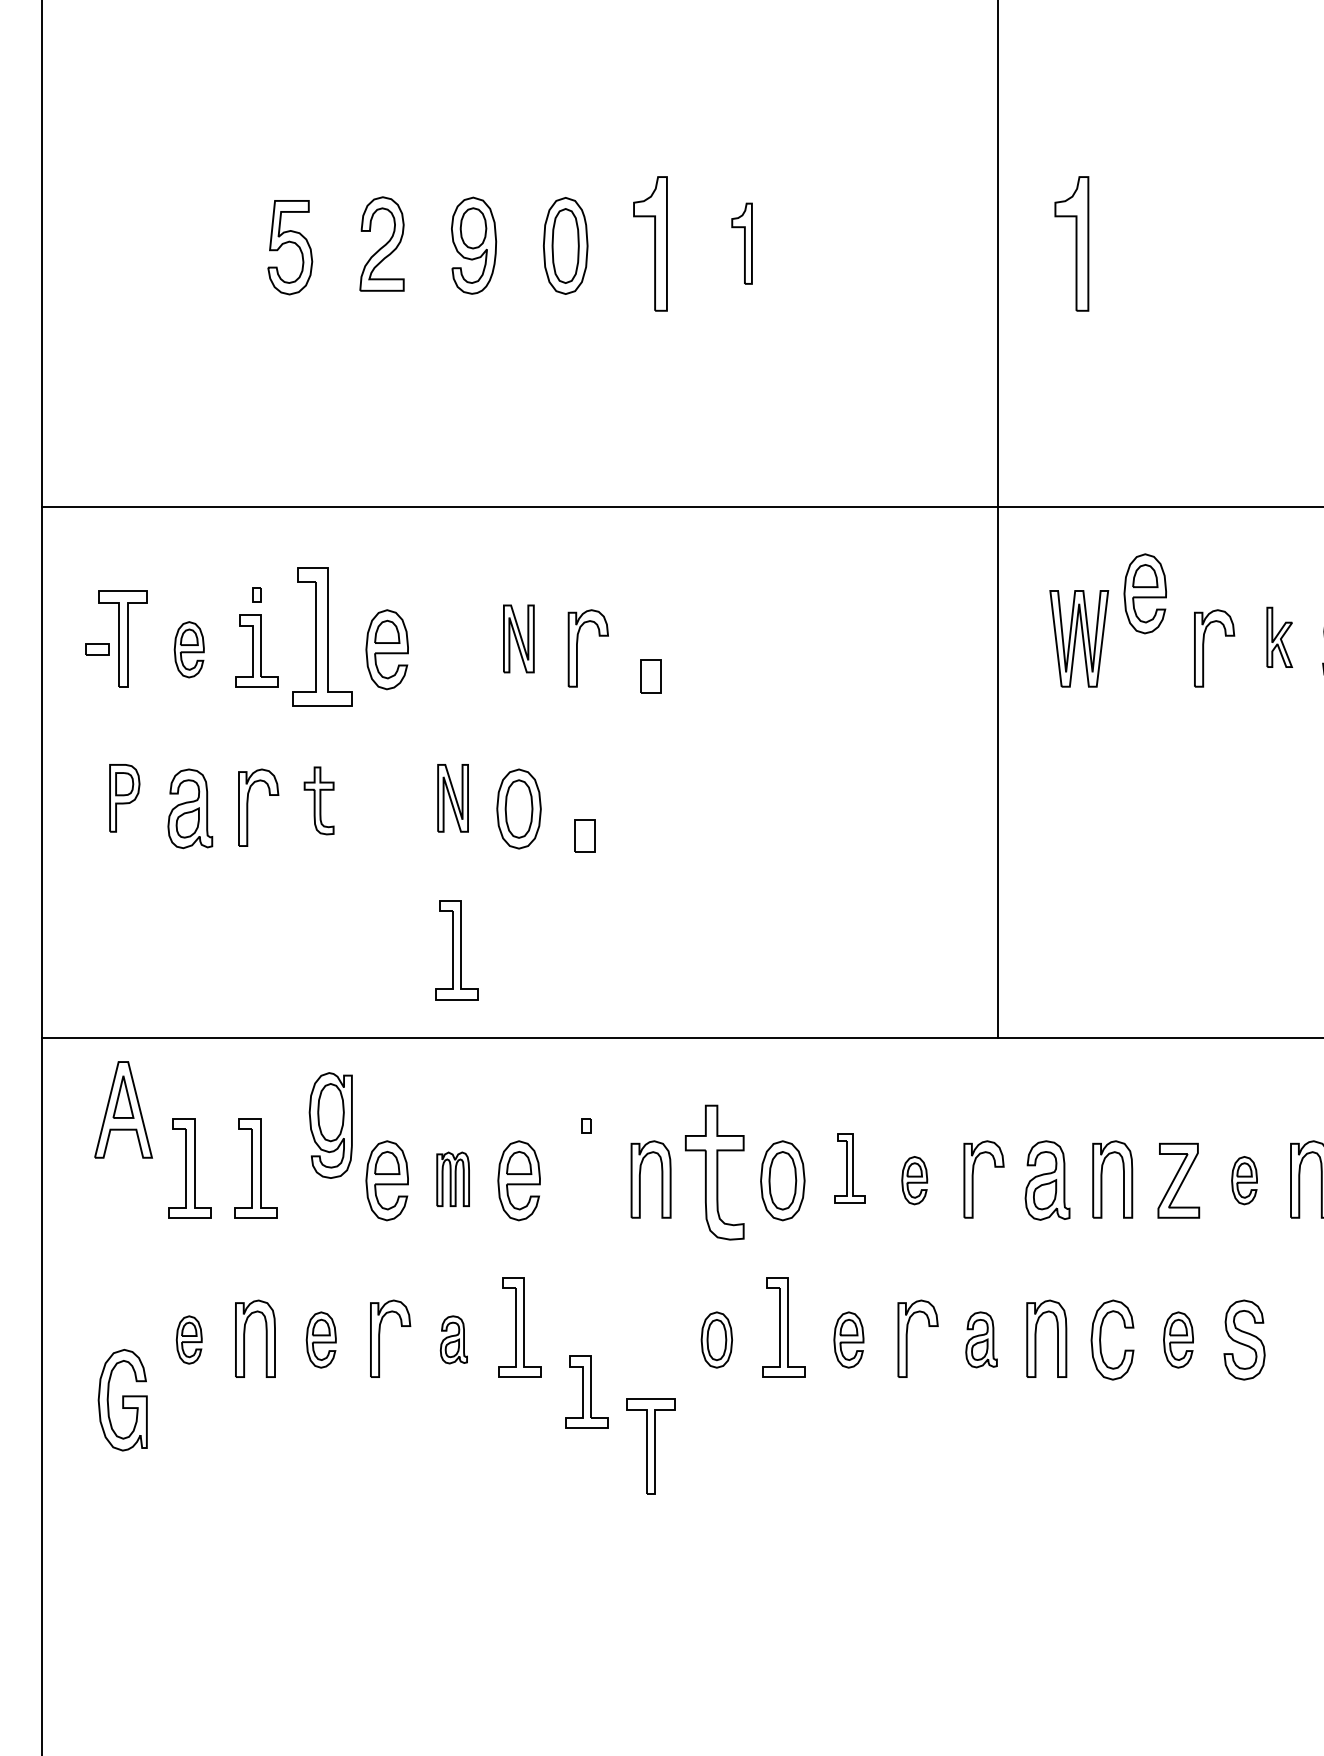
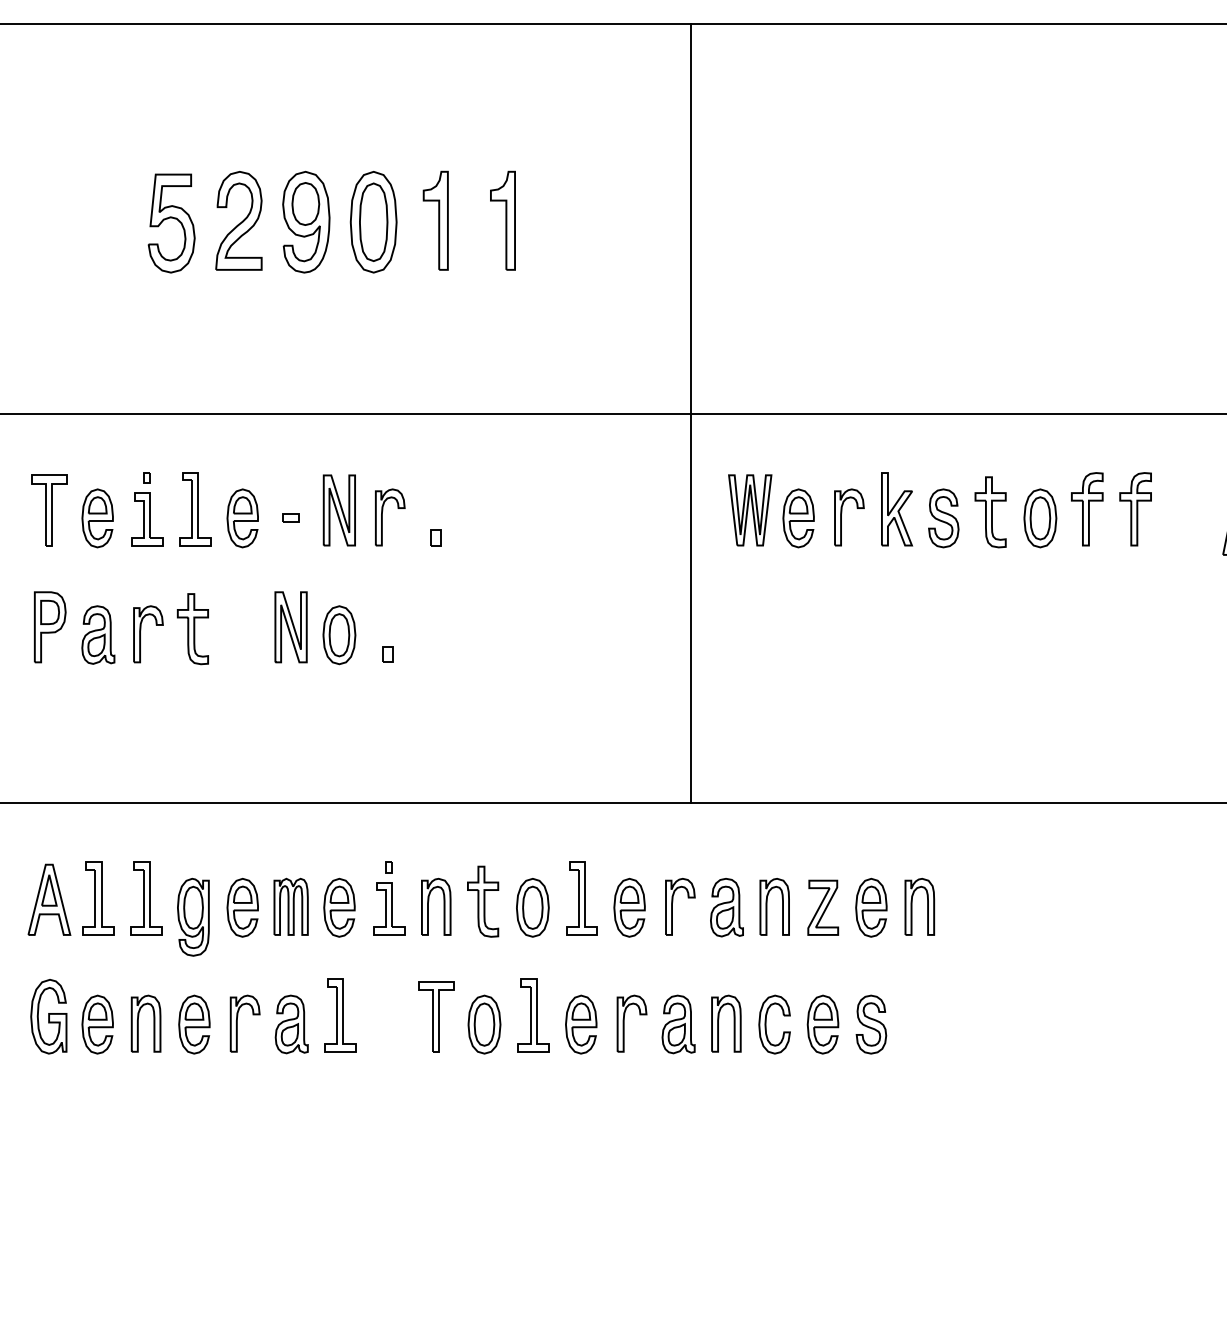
part: (381, 243) -> (238, 220), size x1.43
part: (741, 243) -> (502, 220), size x1.67
part: (1071, 243) -> (744, 220), removed
part: (474, 244) -> (306, 221), size x1.43
part: (565, 246) -> (373, 222), size x1.43
part: (290, 247) -> (171, 223), size x1.43
part: (1145, 593) -> (798, 518), moved
part: (322, 637) -> (195, 509), size x0.71
part: (1280, 637) -> (897, 509), size x1.67
part: (517, 638) -> (338, 510), size x1.43
part: (96, 648) -> (290, 517), moved
part: (189, 649) -> (97, 518), size x1.43
part: (650, 675) -> (435, 537), size x0.62
part: (125, 798) -> (50, 627), size x1.43
part: (452, 798) -> (290, 627), size x1.43
part: (318, 801) -> (192, 629), size x1.43
part: (584, 835) -> (387, 654), size x0.62
part: (456, 949) -> (293, 738), removed
part: (123, 1109) -> (49, 899), moved
part: (330, 1124) -> (193, 916), moved
part: (849, 1168) -> (581, 898), size x1.43
part: (715, 1172) -> (483, 901), size x0.71
part: (452, 1178) -> (290, 906), size x1.43
part: (914, 1180) -> (629, 907), size x1.67
part: (1244, 1180) -> (871, 907), size x1.67
part: (189, 1339) -> (97, 1024), size x1.67
part: (321, 1339) -> (194, 1024), size x1.43
part: (453, 1339) -> (291, 1024), size x1.67
part: (716, 1339) -> (484, 1024), size x1.43
part: (849, 1339) -> (581, 1024), size x1.43
part: (981, 1339) -> (678, 1024), size x1.43
part: (1177, 1339) -> (822, 1024), size x1.43
part: (587, 1391) -> (389, 908), moved
part: (122, 1399) -> (48, 1016), moved
part: (651, 1446) -> (436, 1016), moved

